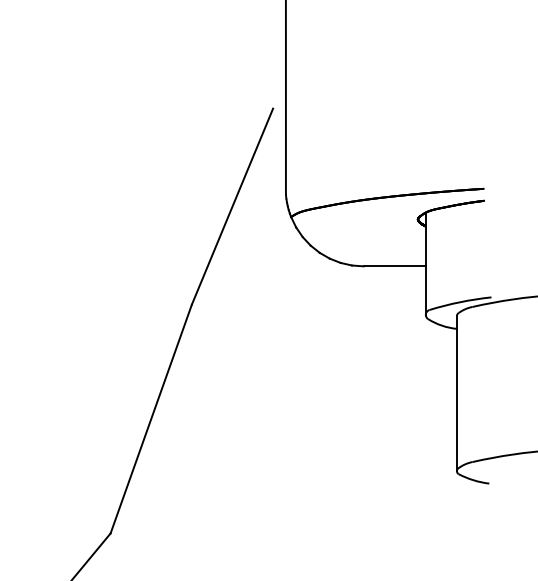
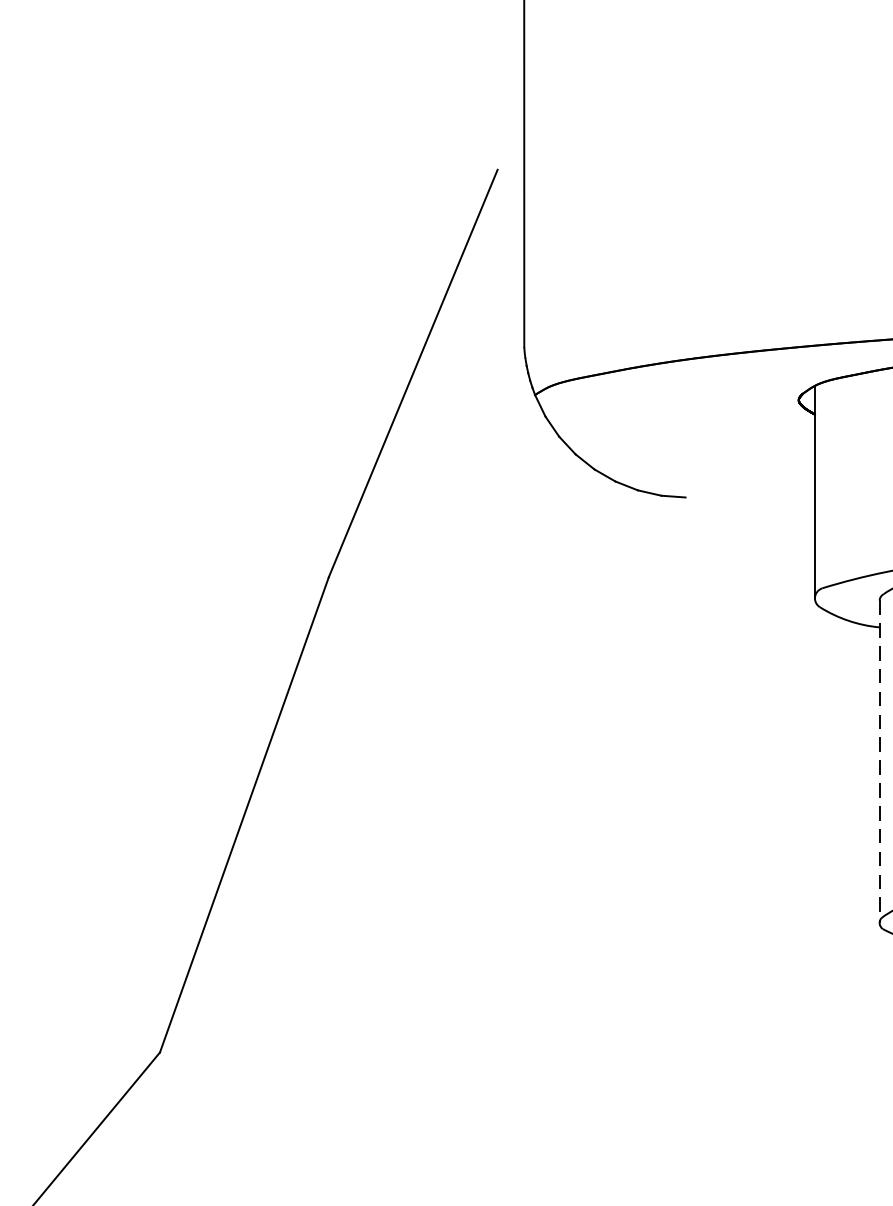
line: (394, 266) -> (749, 497), removed
line: (456, 393) -> (878, 761), solid -> dashed

